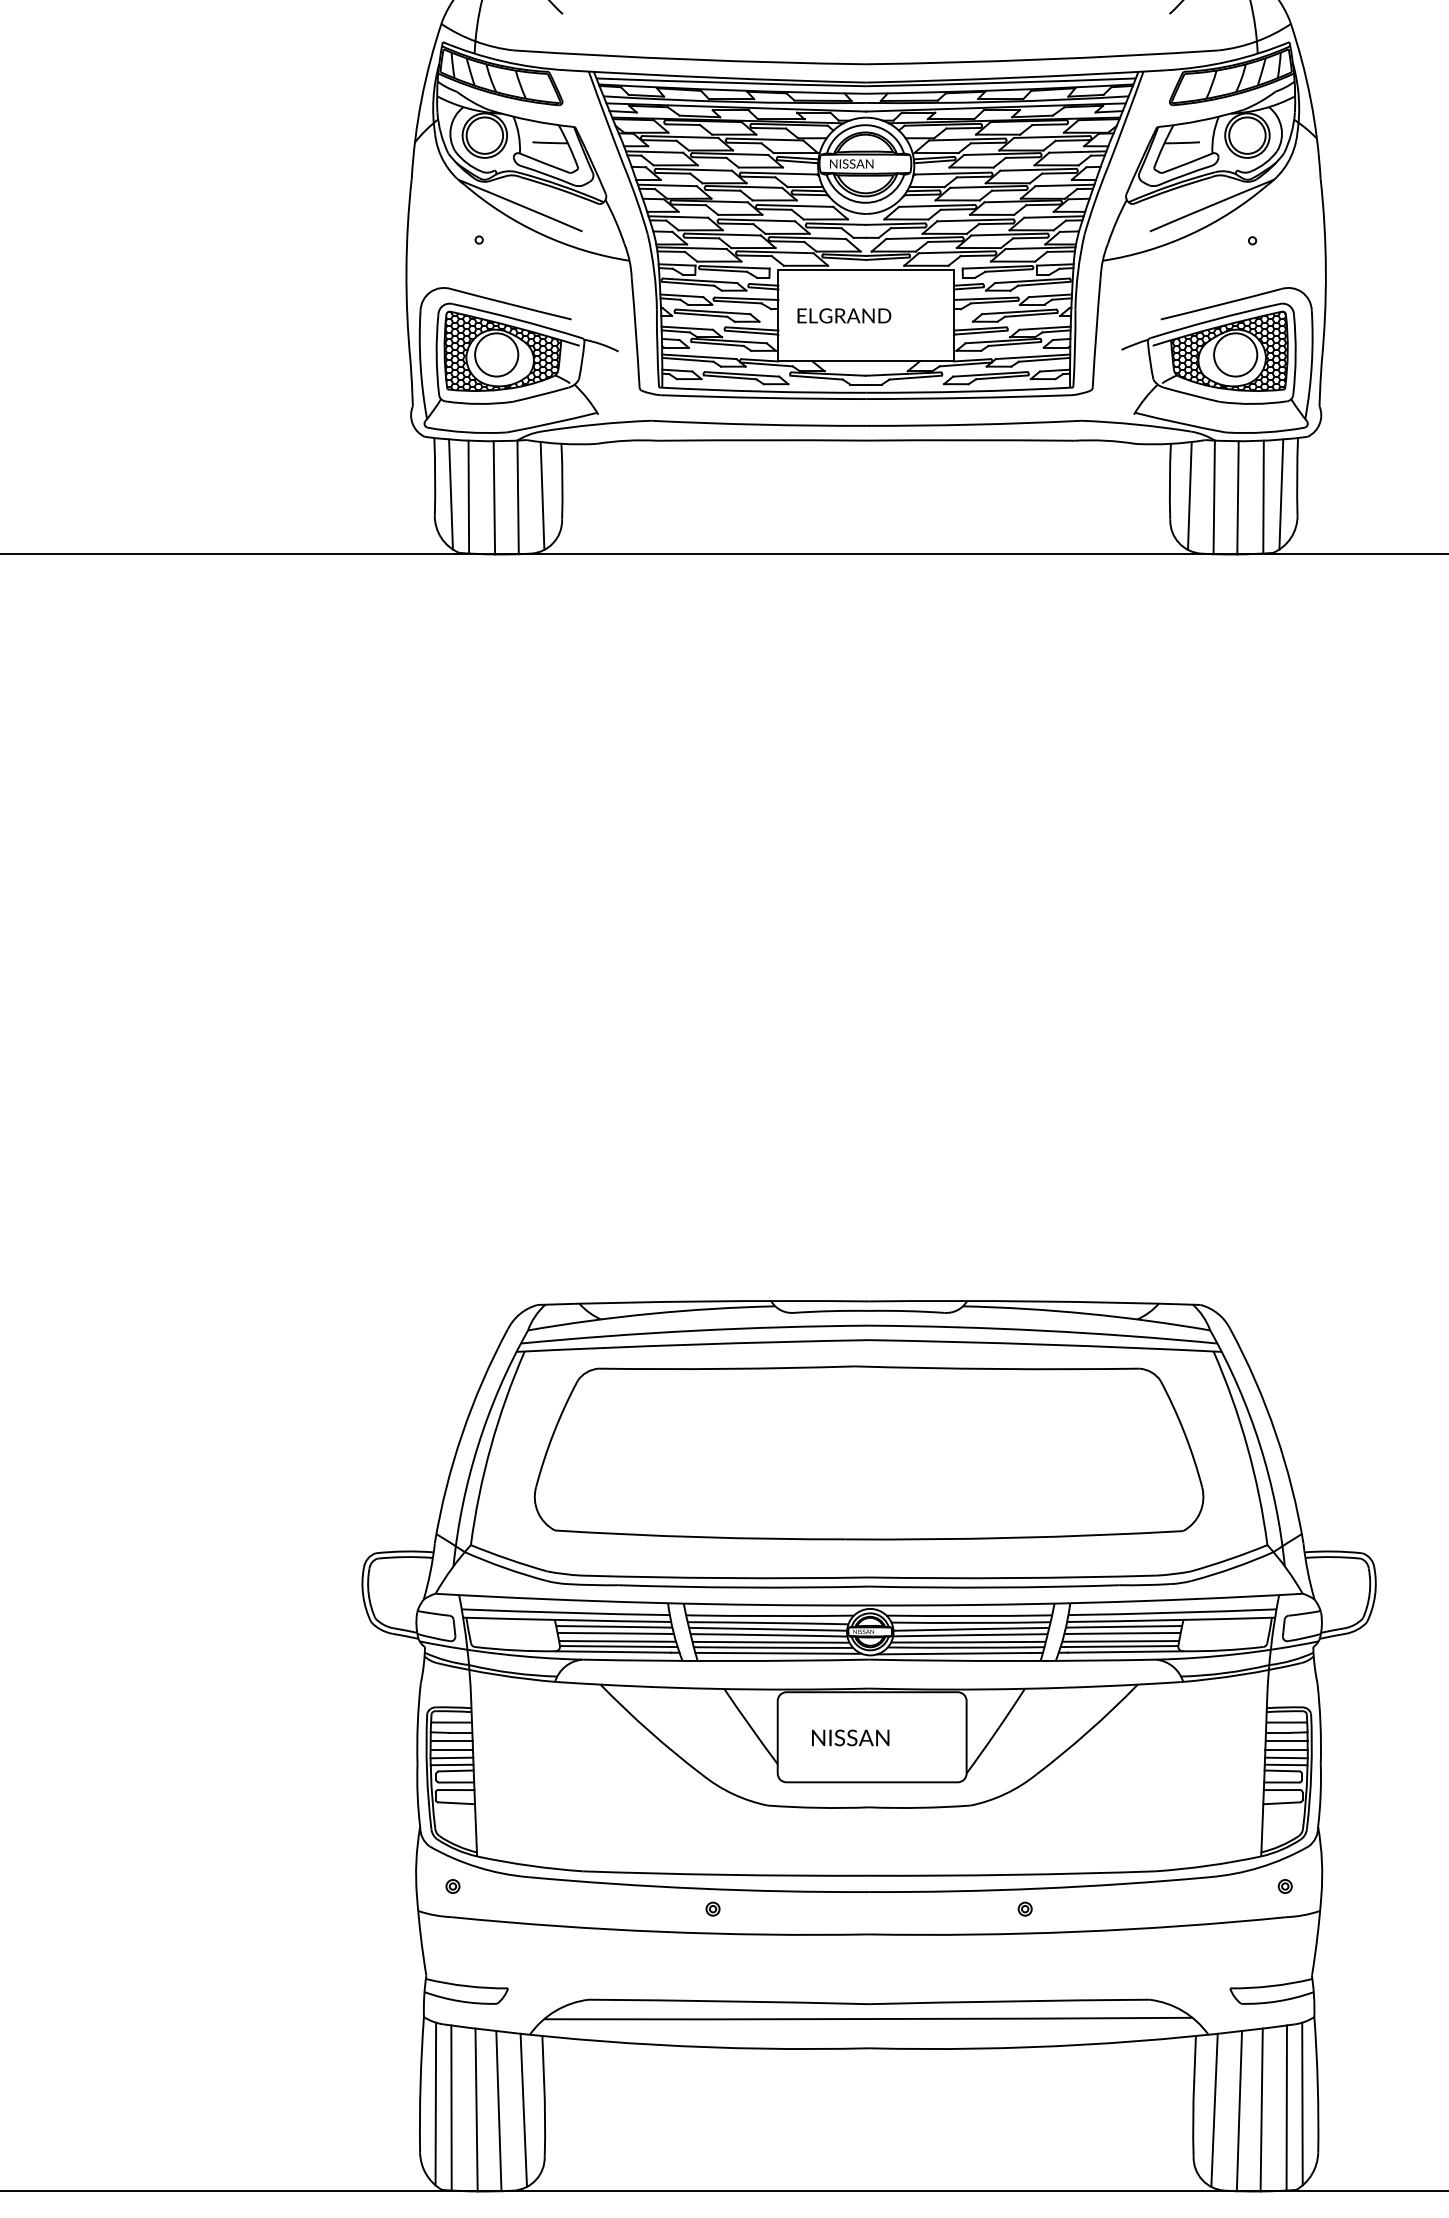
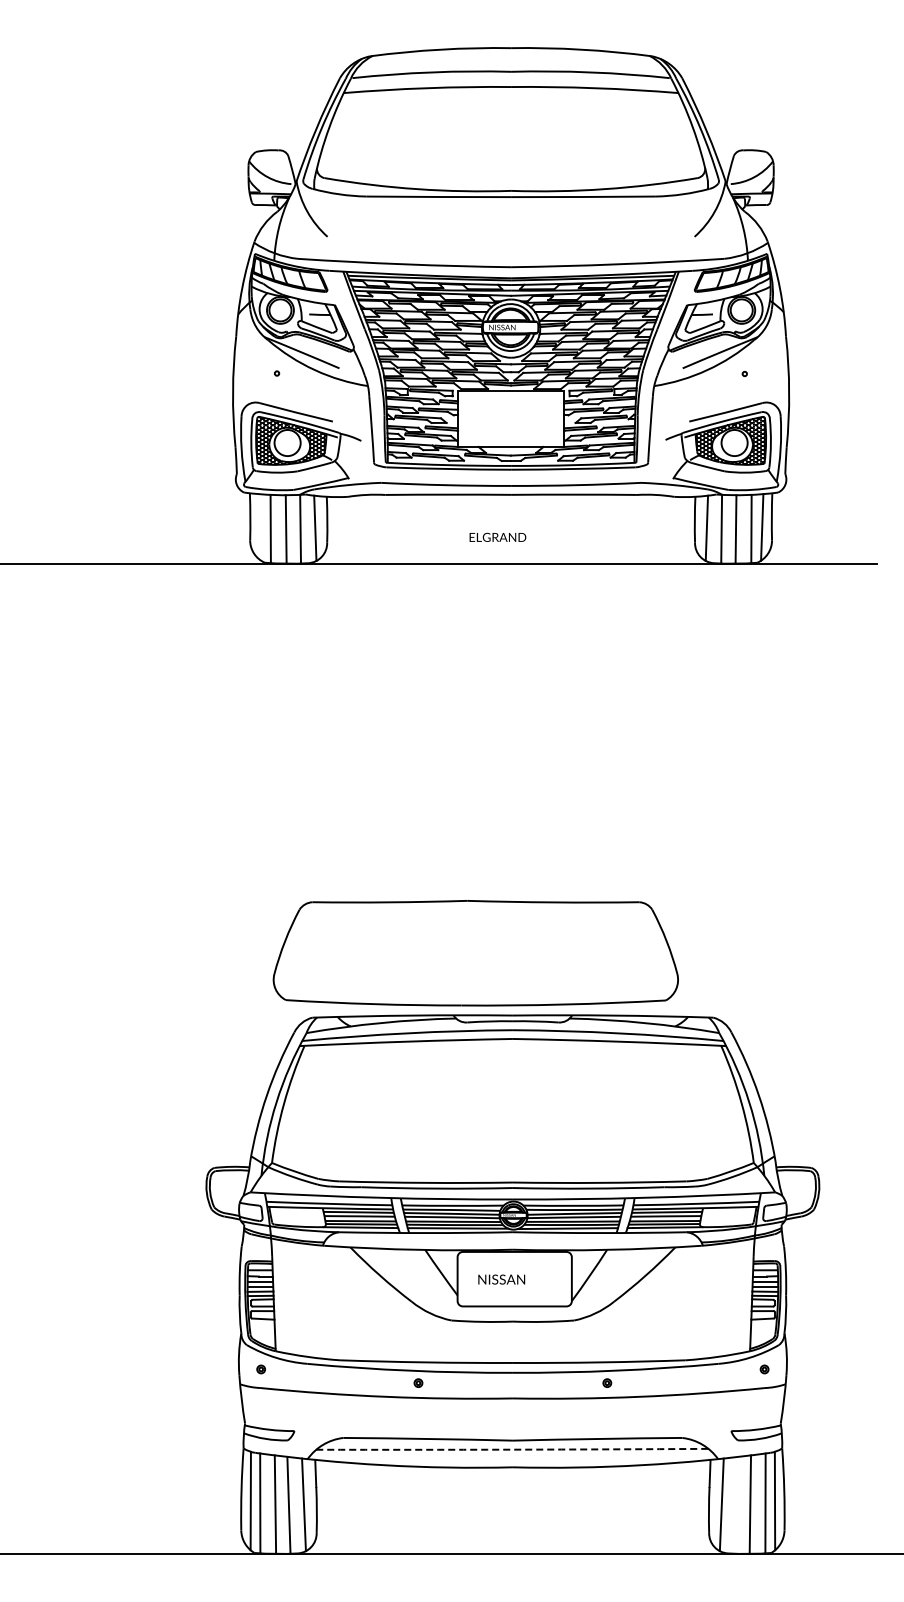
text: (843, 314) -> (497, 536), moved
line: (450, 494) -> (259, 527), removed
part: (868, 1453) -> (475, 953), moved
arc: (868, 2018) -> (512, 1449), solid -> dashed
line: (1238, 2109) -> (736, 1504), removed

